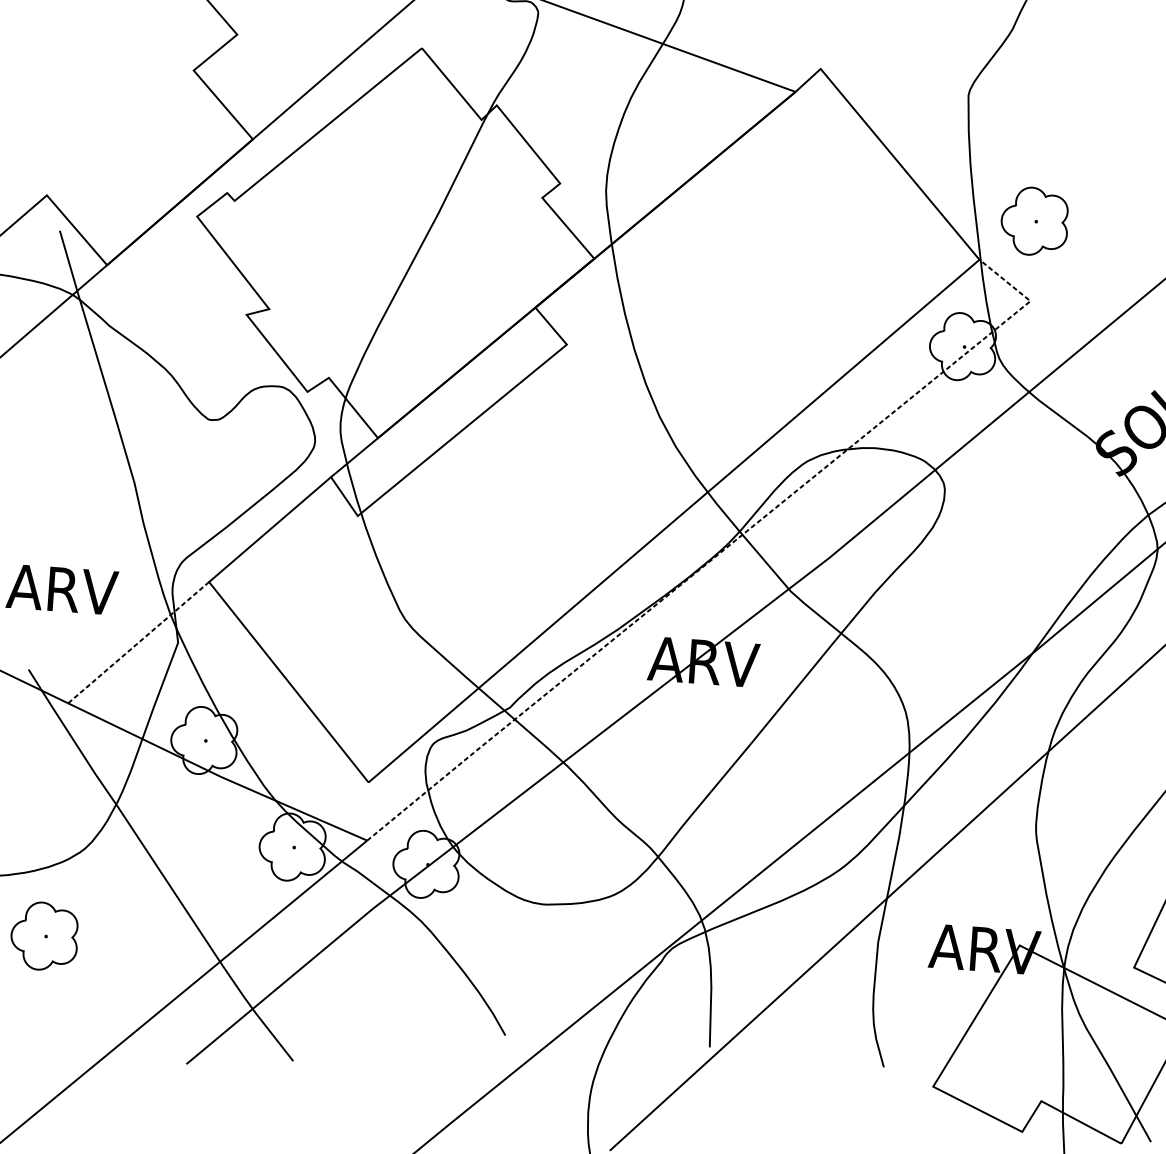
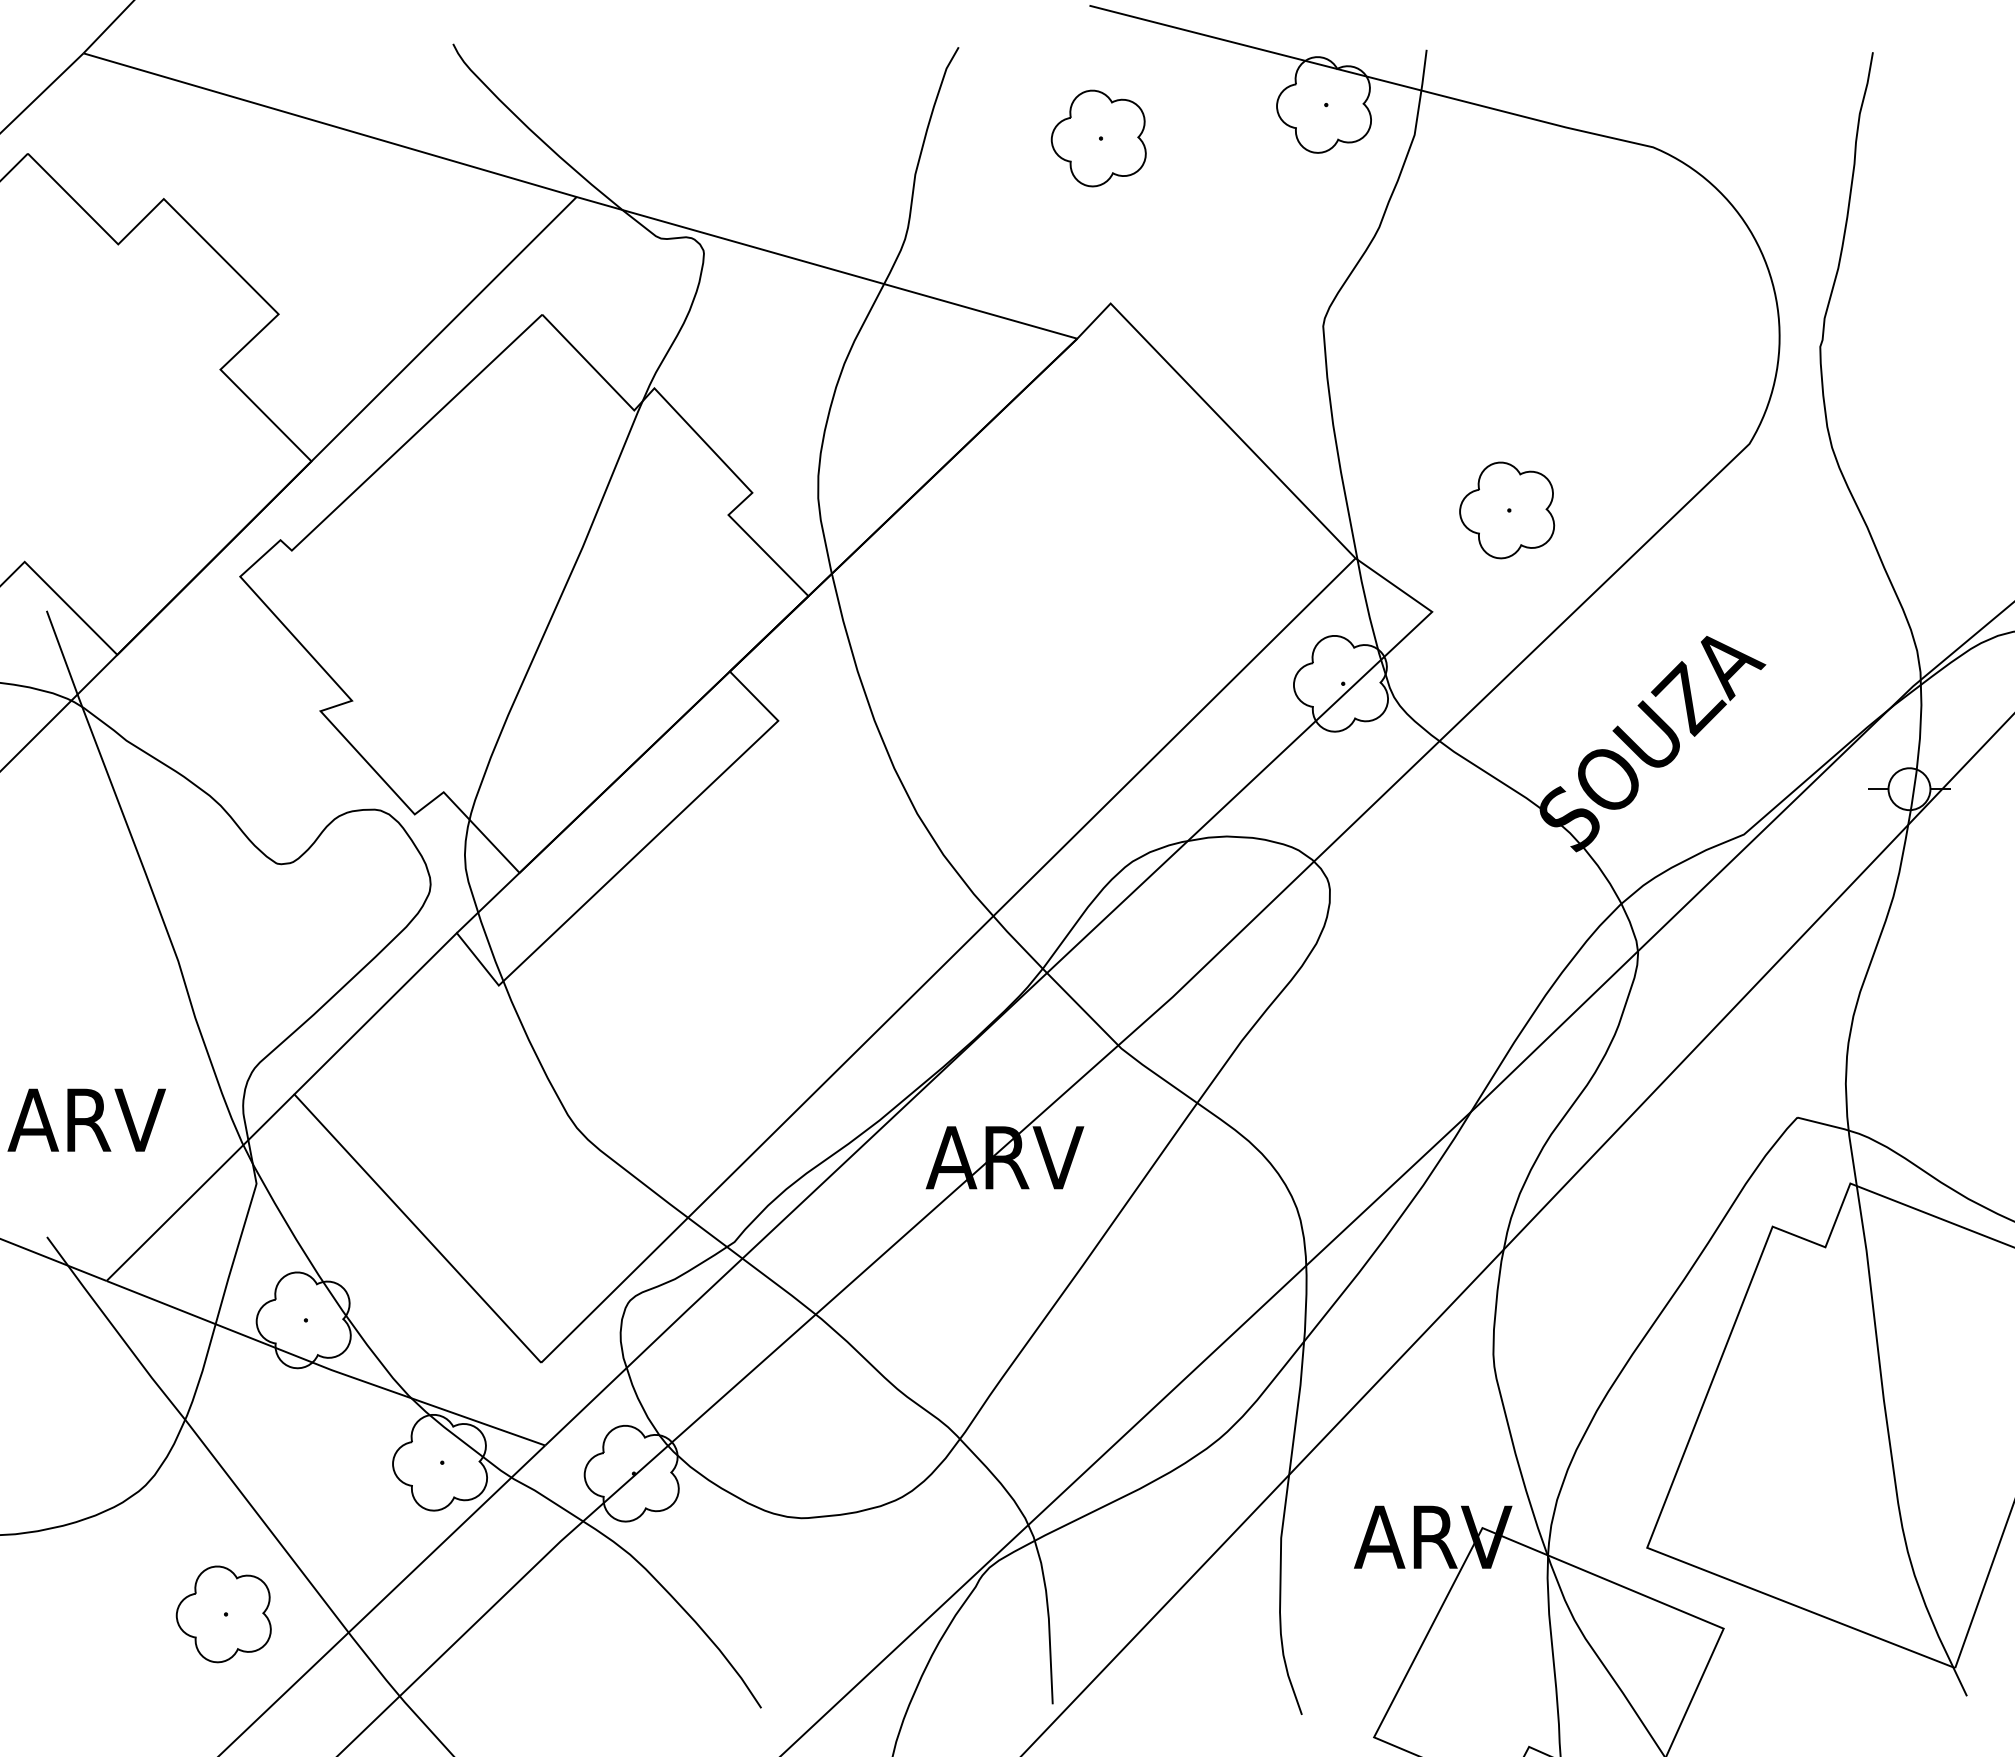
part: (1034, 221) -> (1507, 510), moved
line: (724, 550) -> (1022, 996), dashed -> solid
line: (138, 643) -> (200, 1188), dashed -> solid
part: (44, 936) -> (223, 1614), moved

